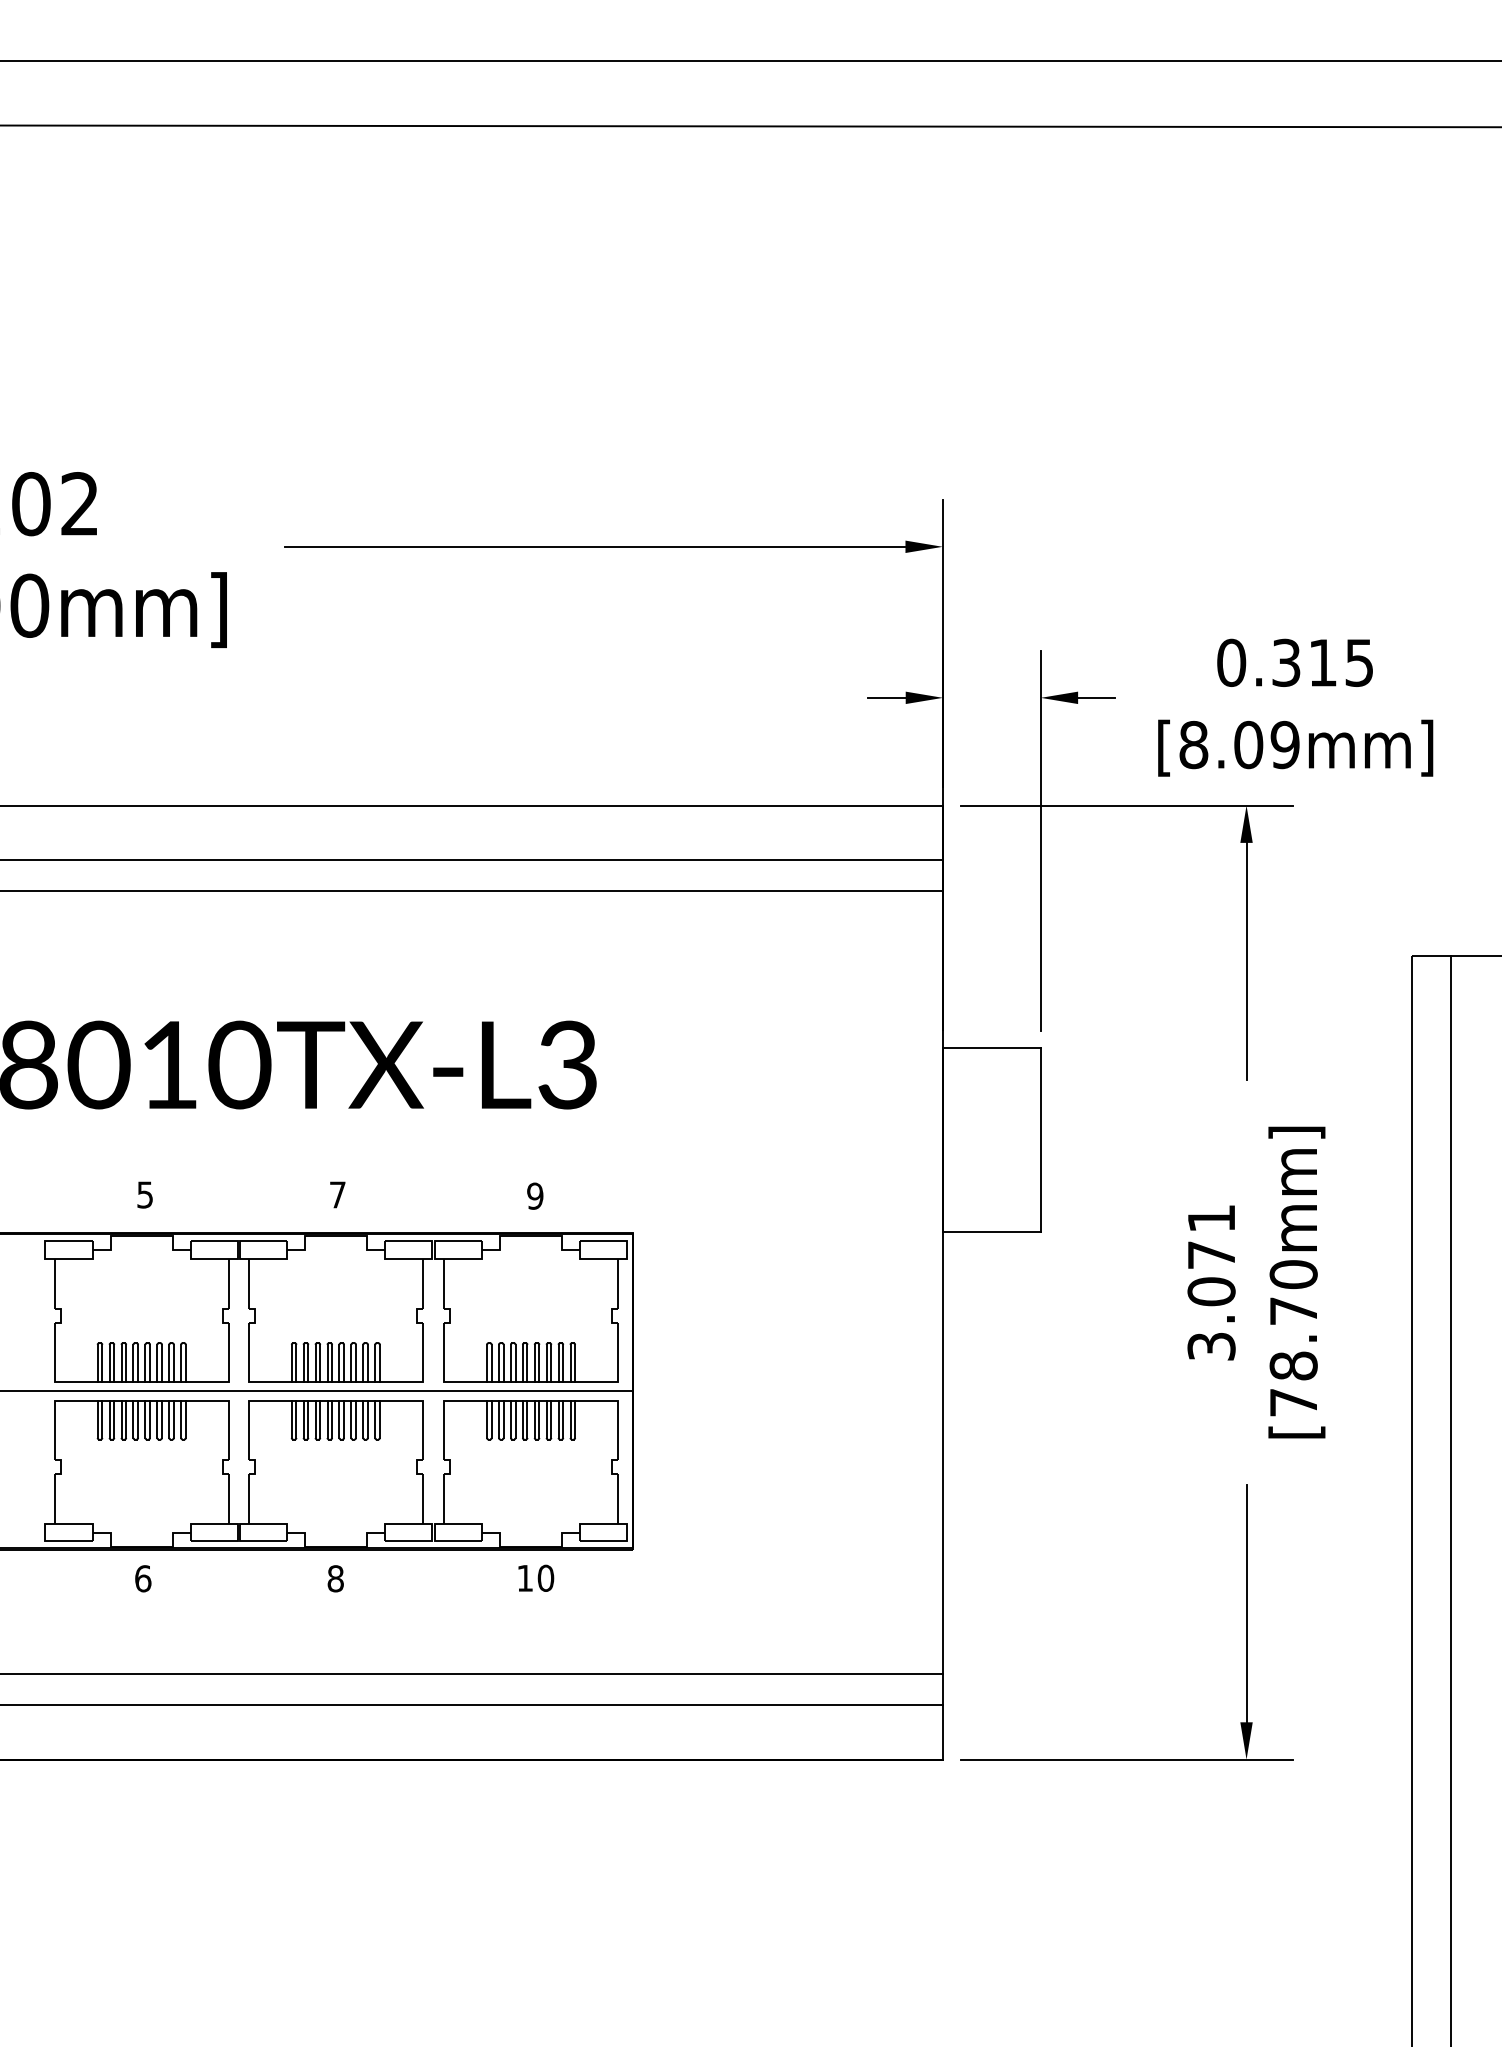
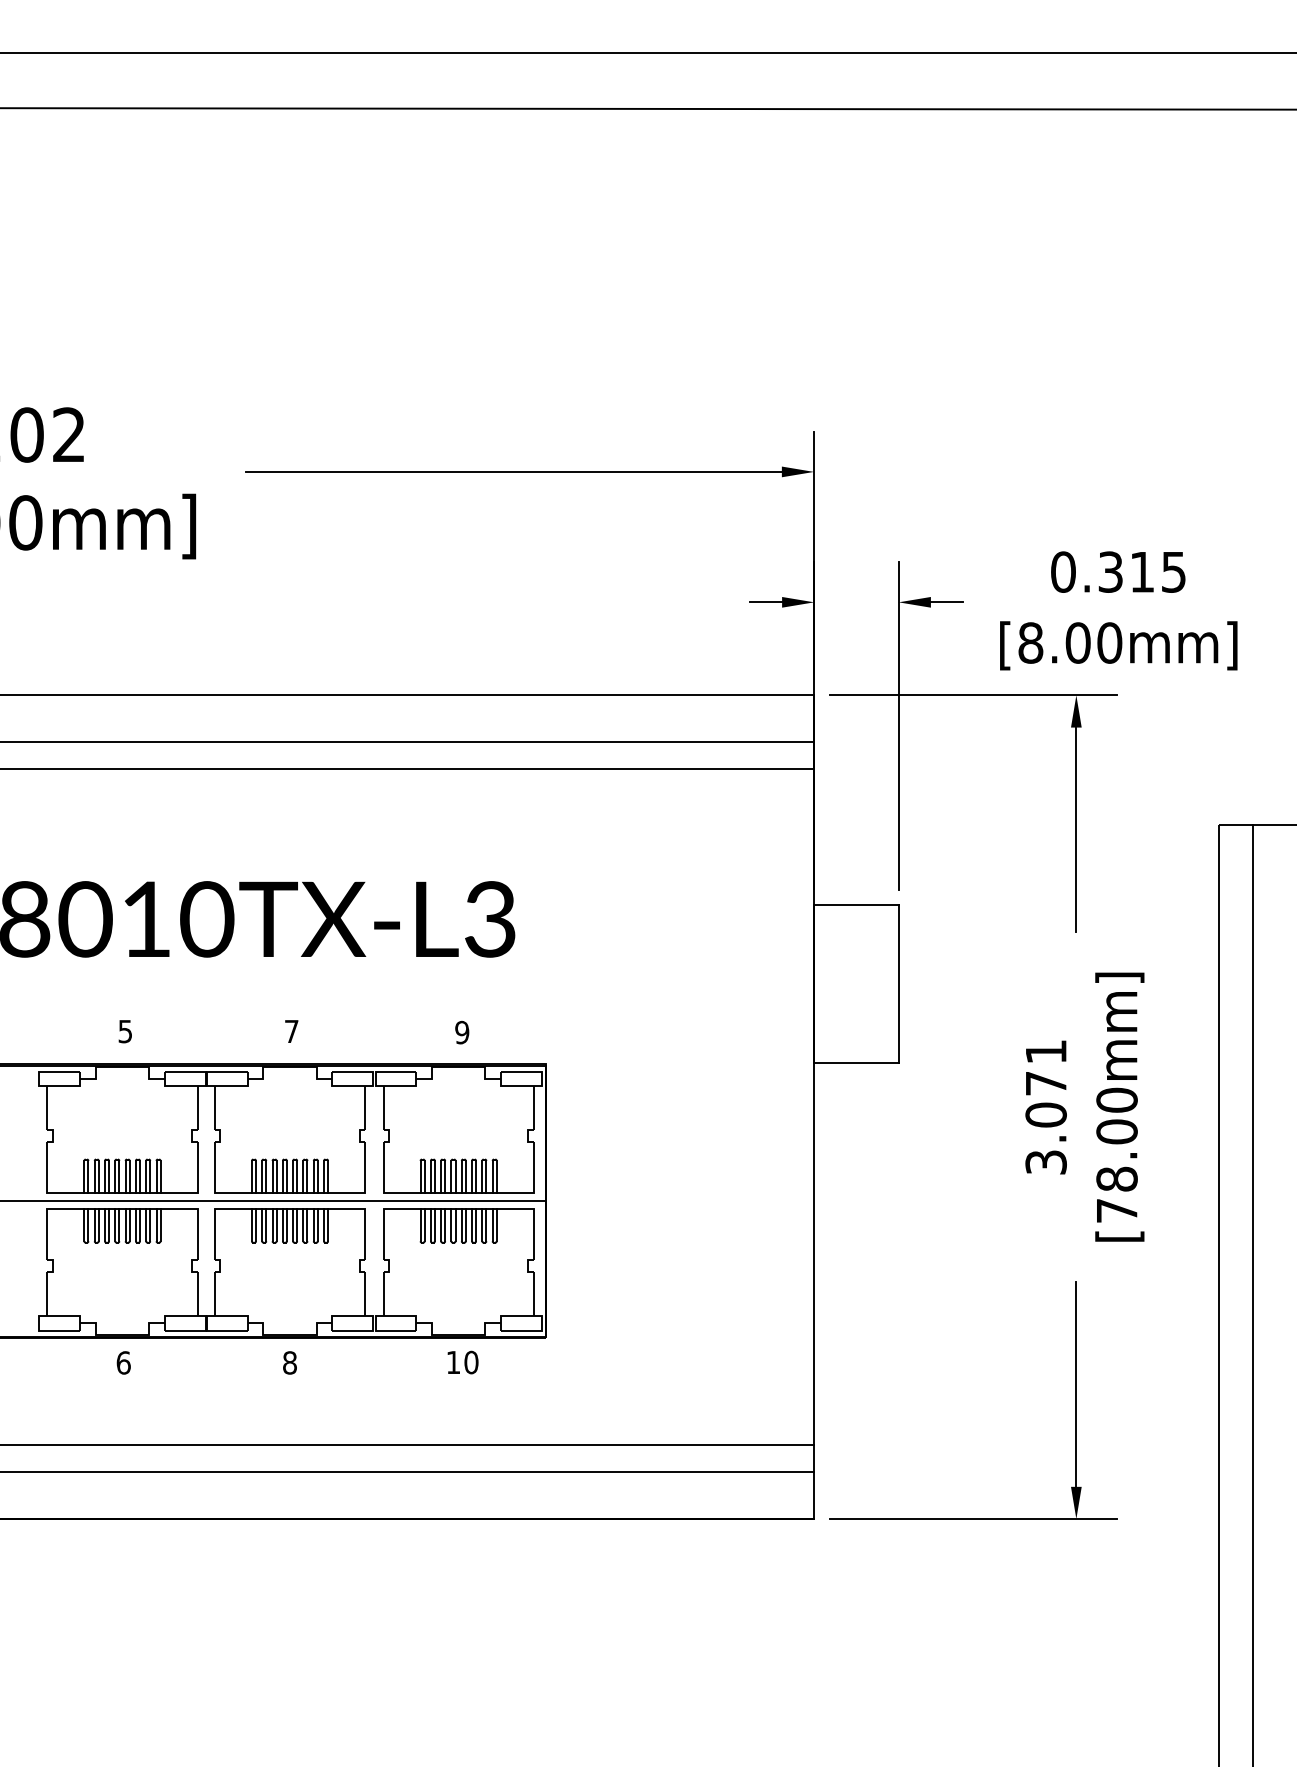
text: (1284, 745) -> (1109, 643), [8.09mm] -> [8.00mm]
text: (1293, 1310) -> (1116, 1131), [78.70mm] -> [78.00mm]

